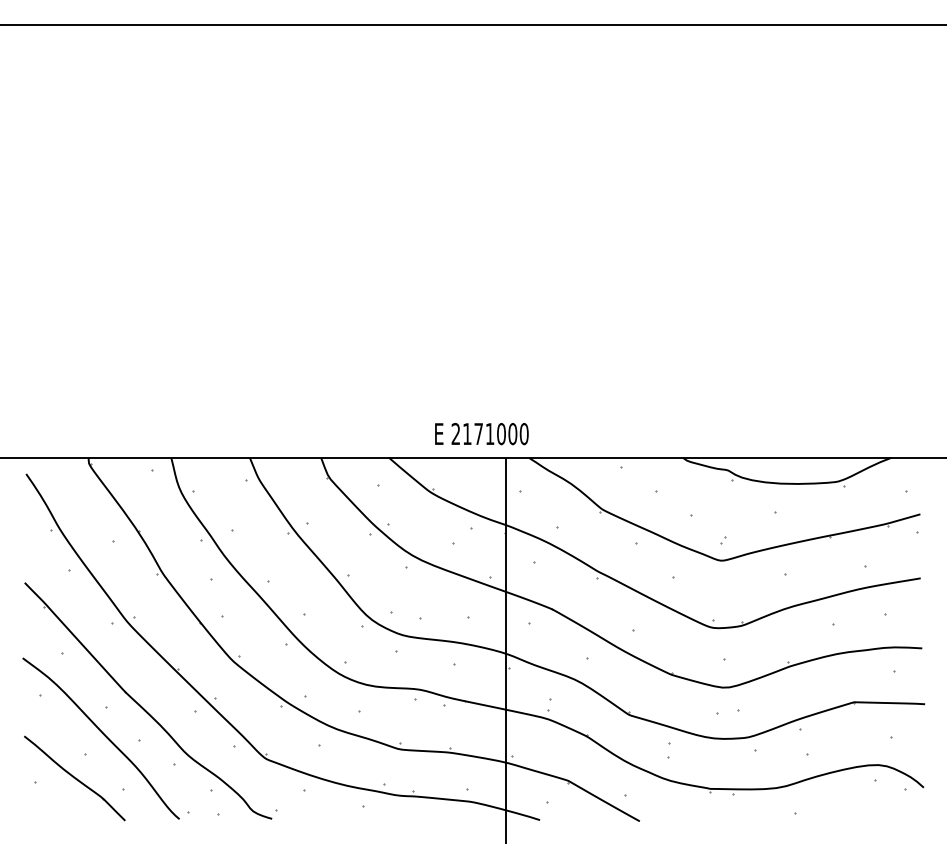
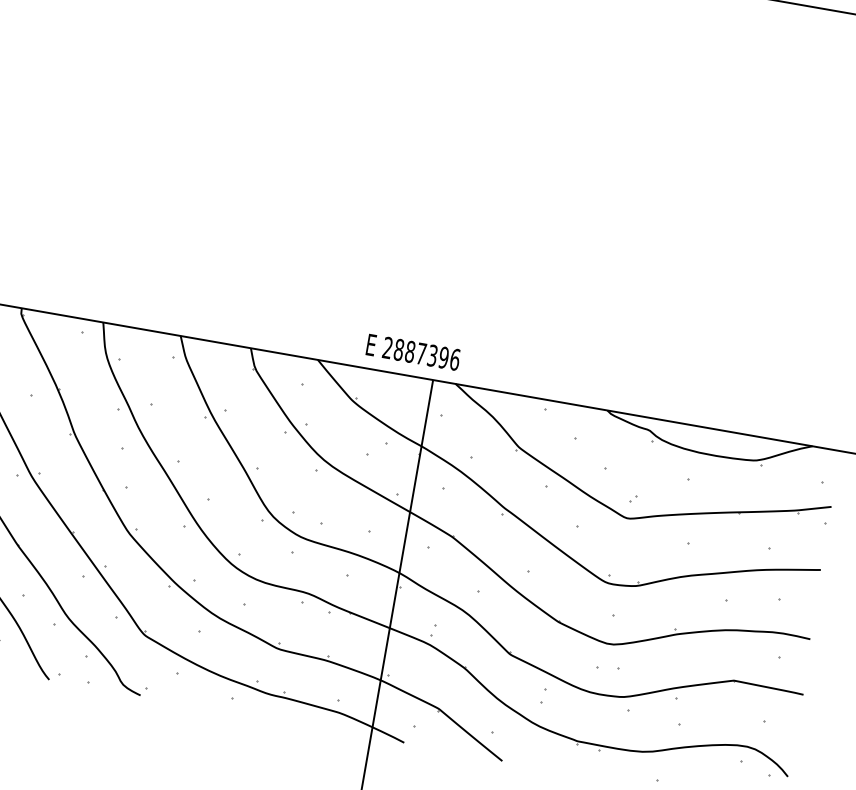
text: (495, 433) -> (426, 354), 2171000 -> 2887396

